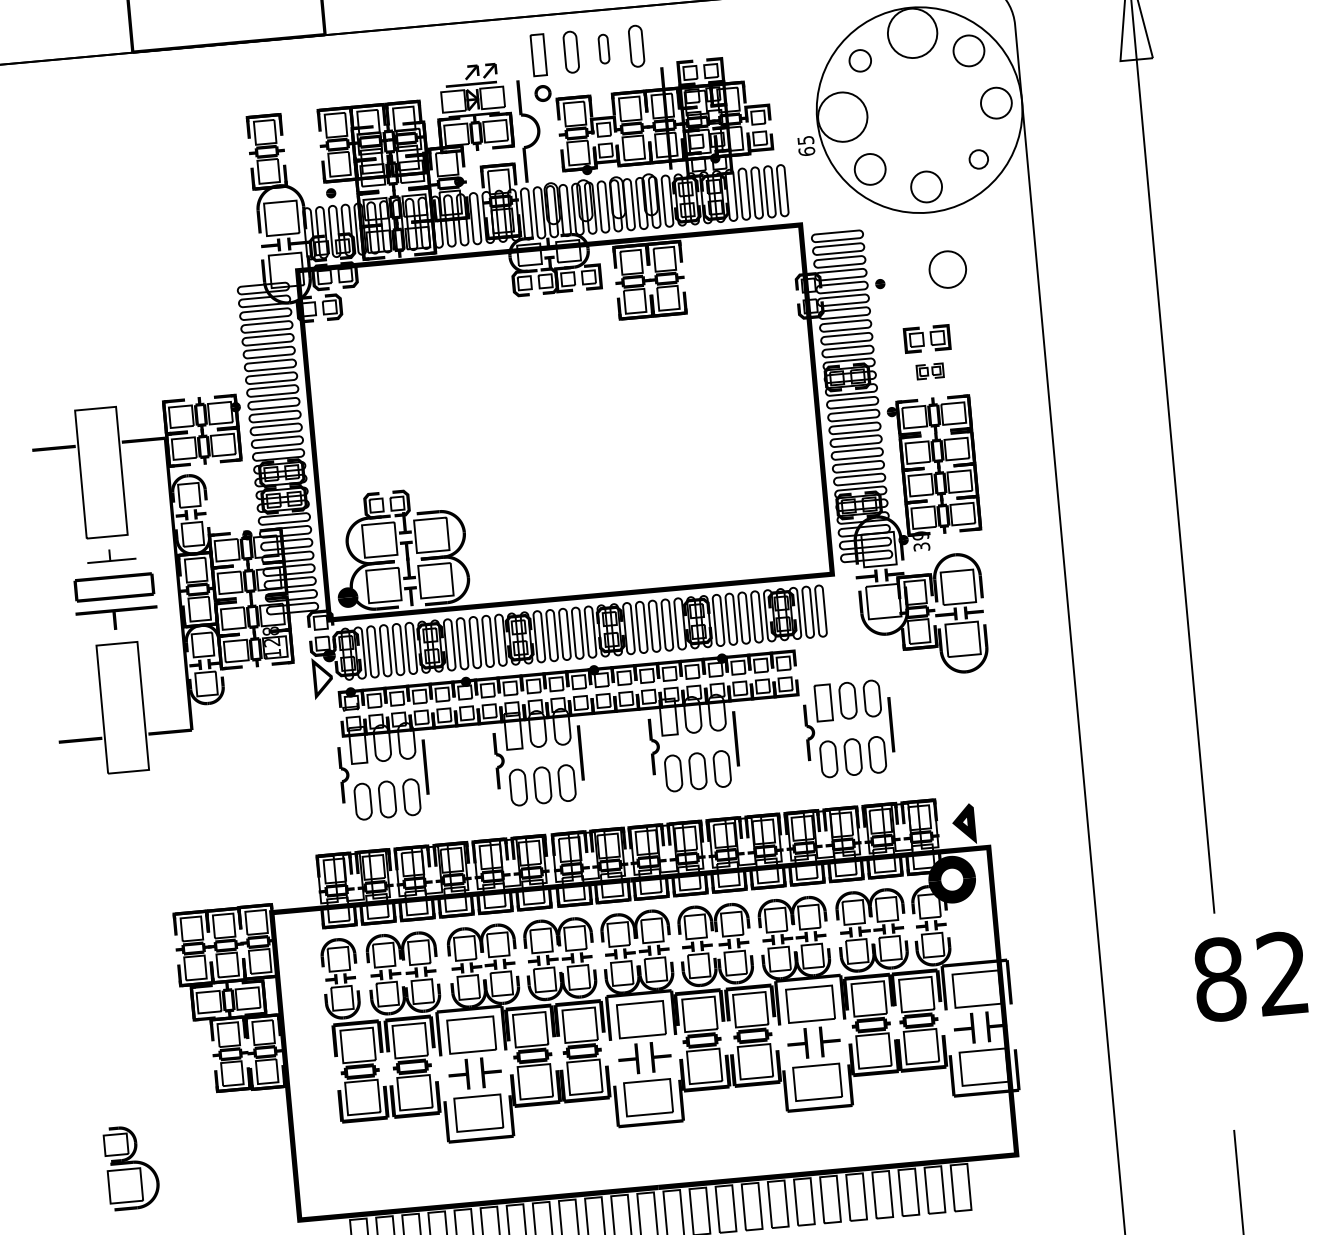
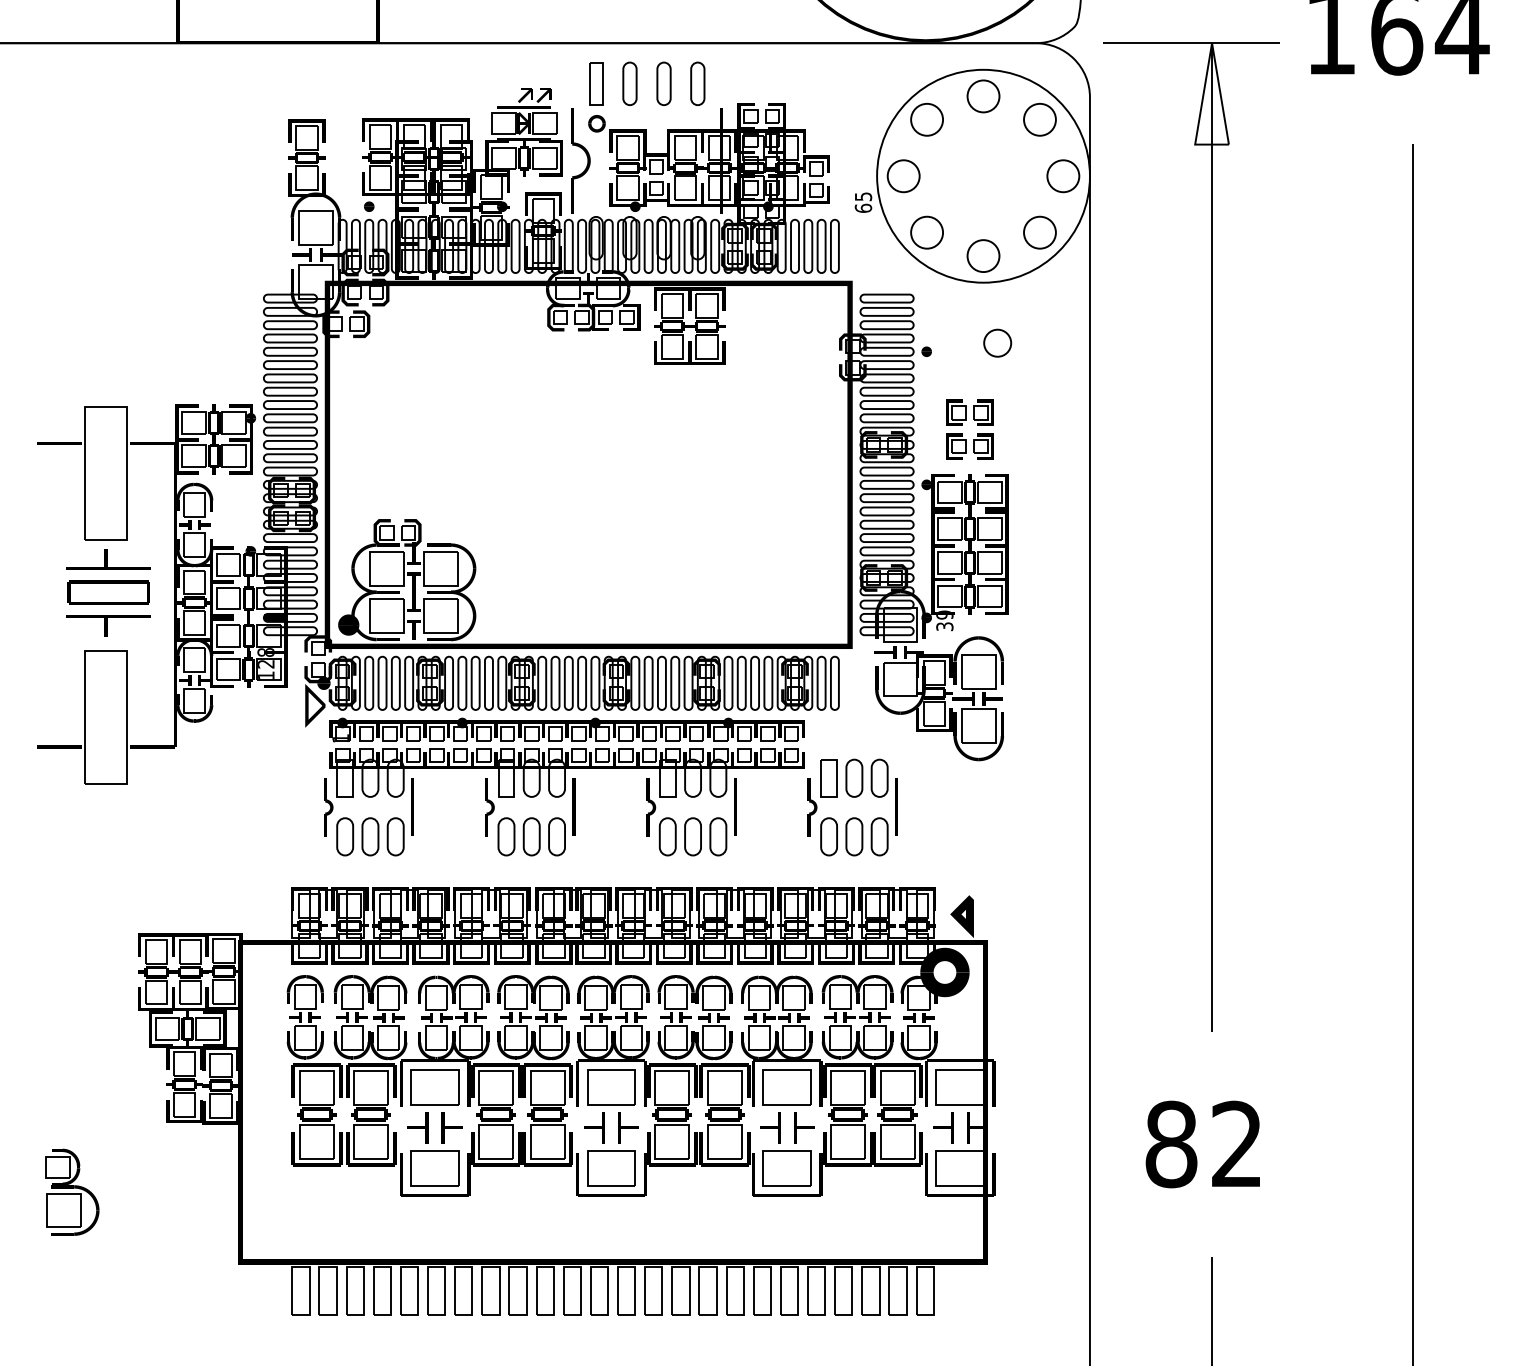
circle: (912, 33) -> (983, 96), size x0.62
part: (603, 48) -> (663, 83), size x1.43
circle: (859, 60) -> (926, 119), size x1.43
circle: (842, 117) -> (903, 176), size x0.62
circle: (978, 159) -> (1039, 232), size x1.67
circle: (947, 268) -> (997, 342), size x0.71
part: (929, 371) -> (969, 446), size x1.67
part: (111, 555) -> (108, 559), size x1.67
text: (1249, 976) -> (1202, 1144), moved

